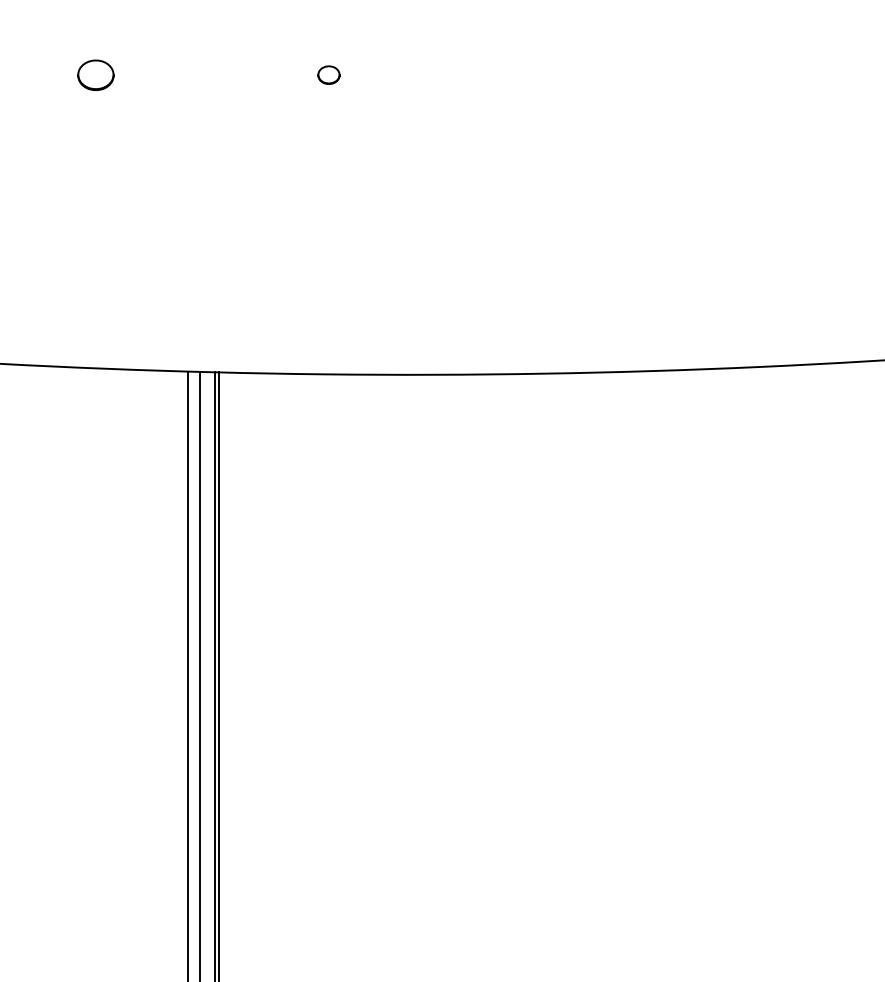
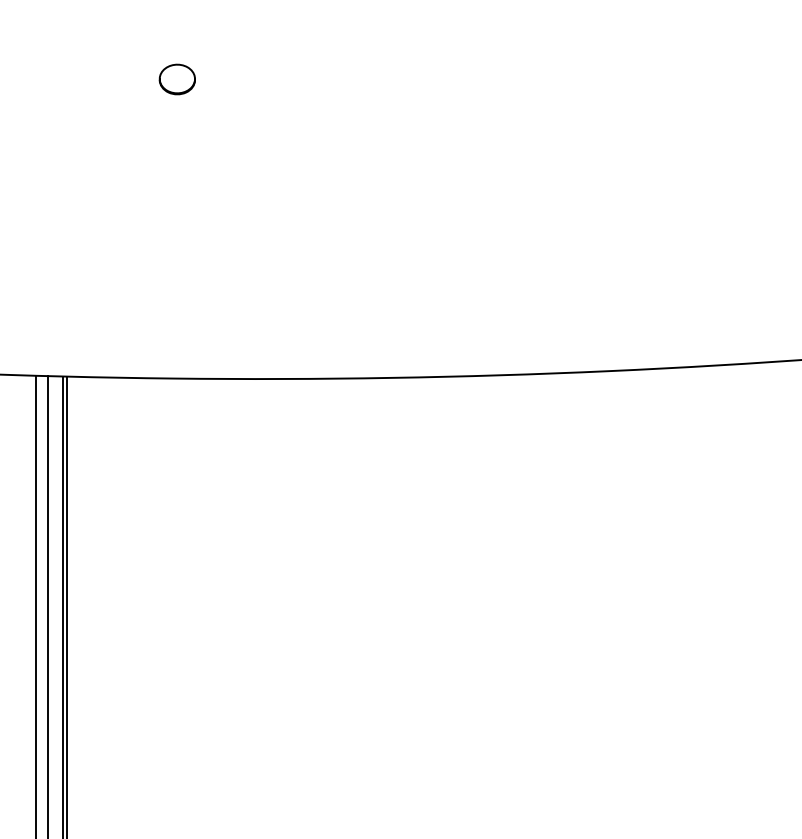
part: (328, 74) -> (176, 78), size x1.67

